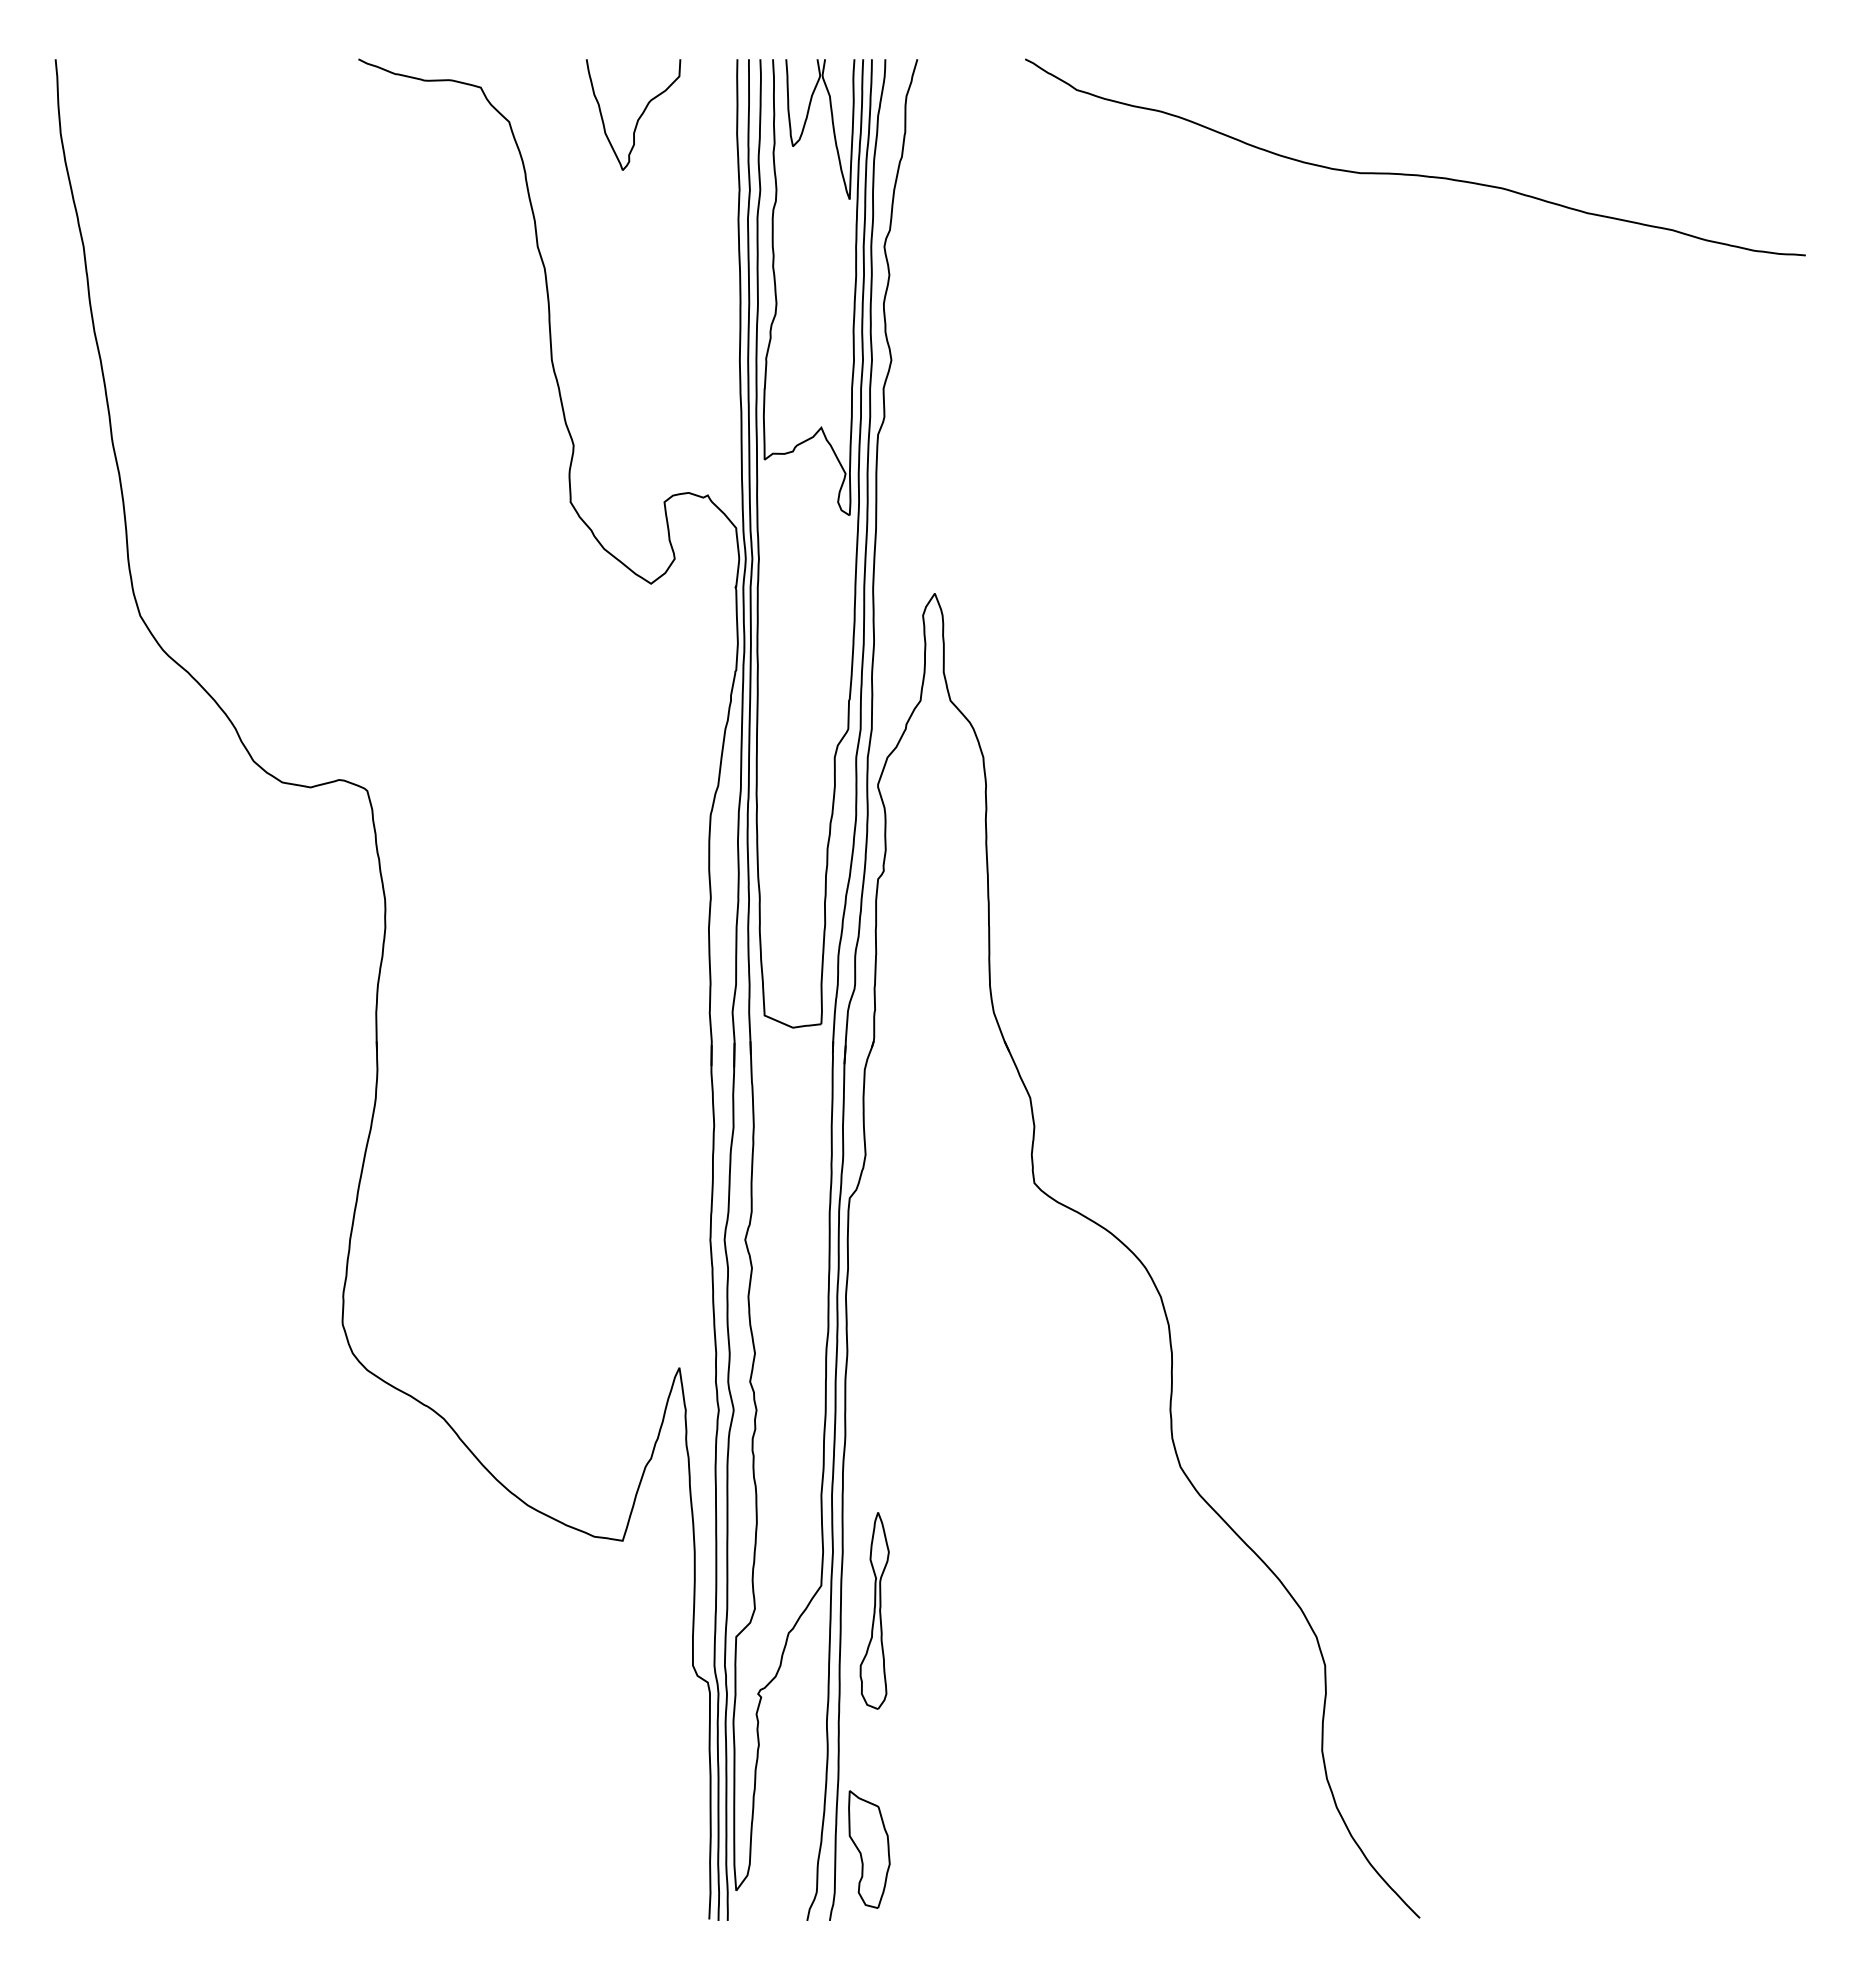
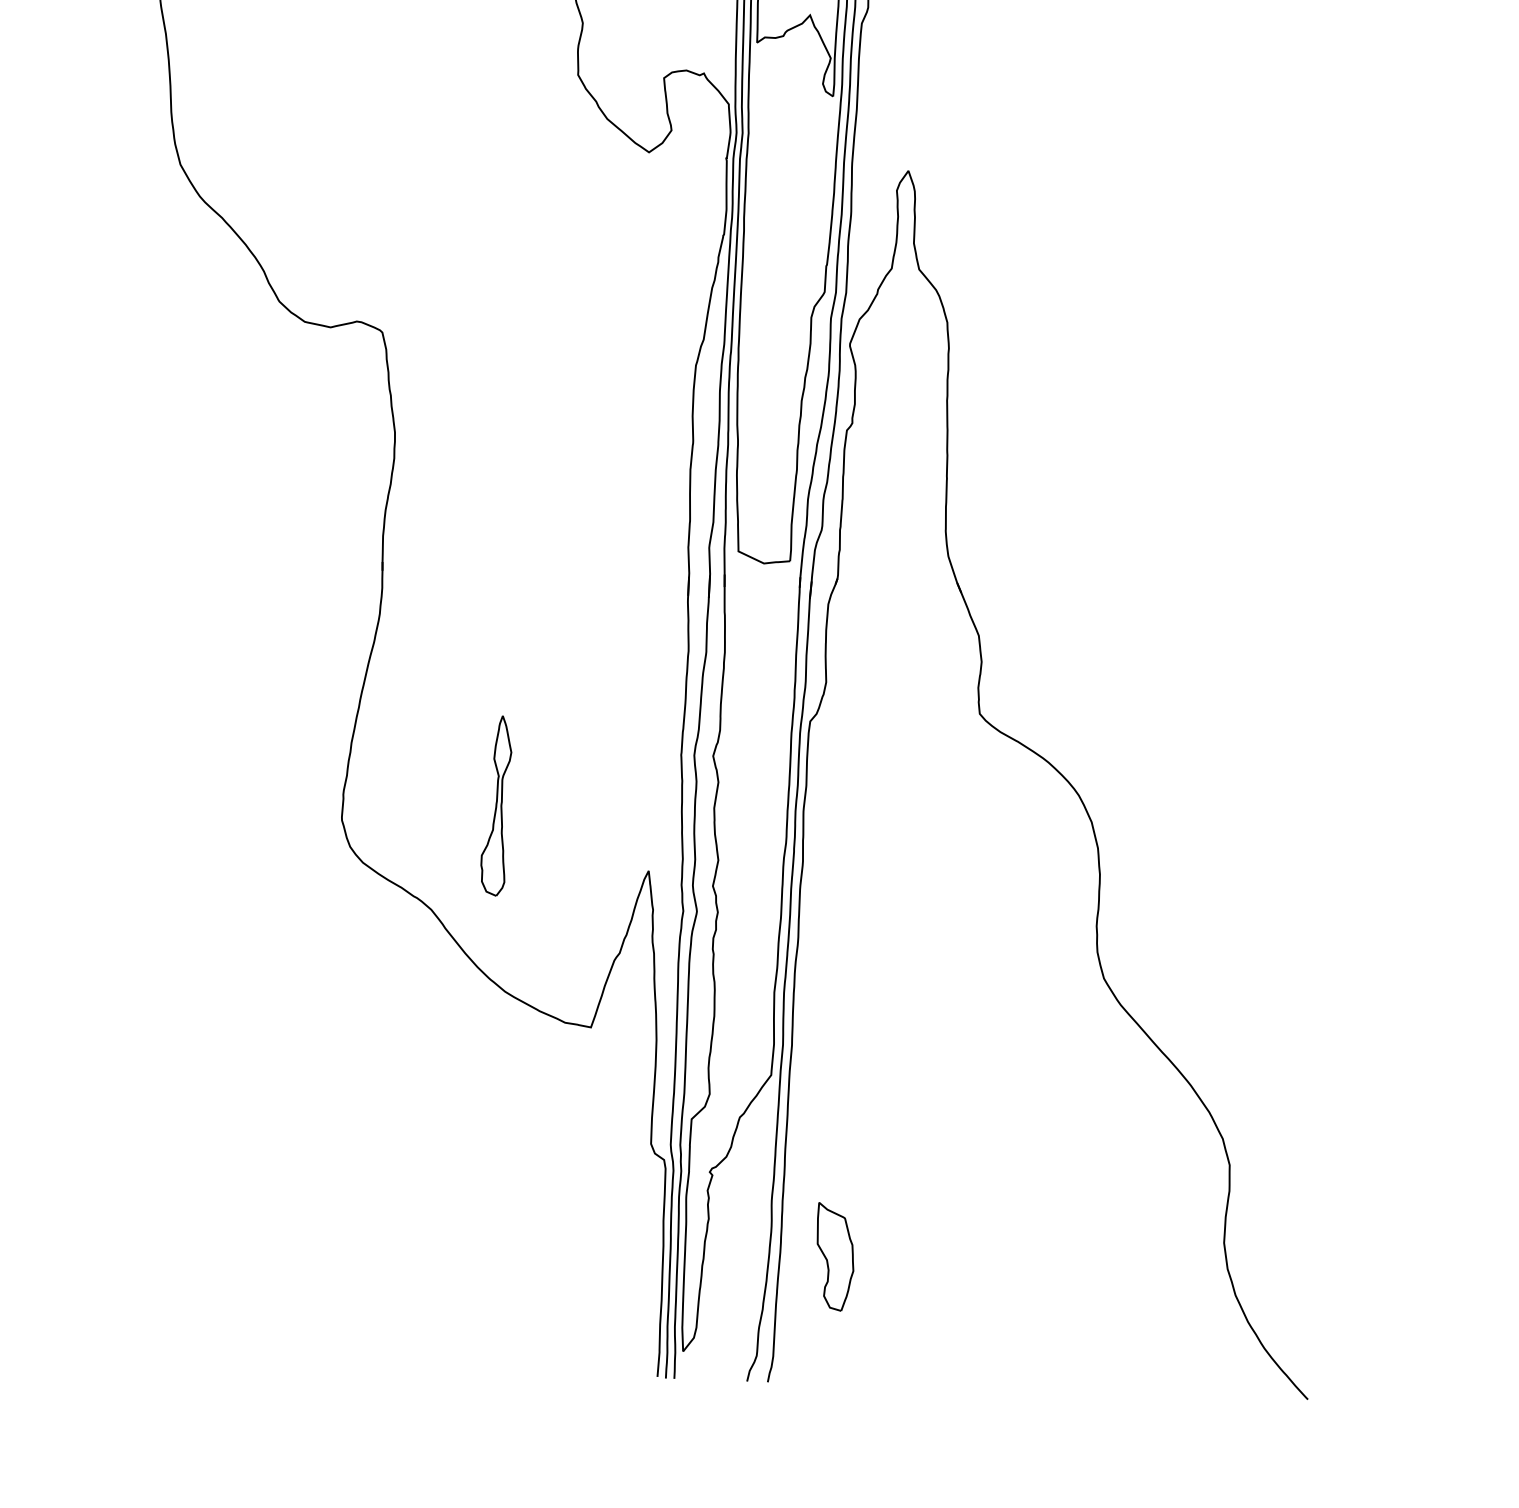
part: (874, 1610) -> (496, 805), moved
part: (869, 1849) -> (835, 1256), moved

